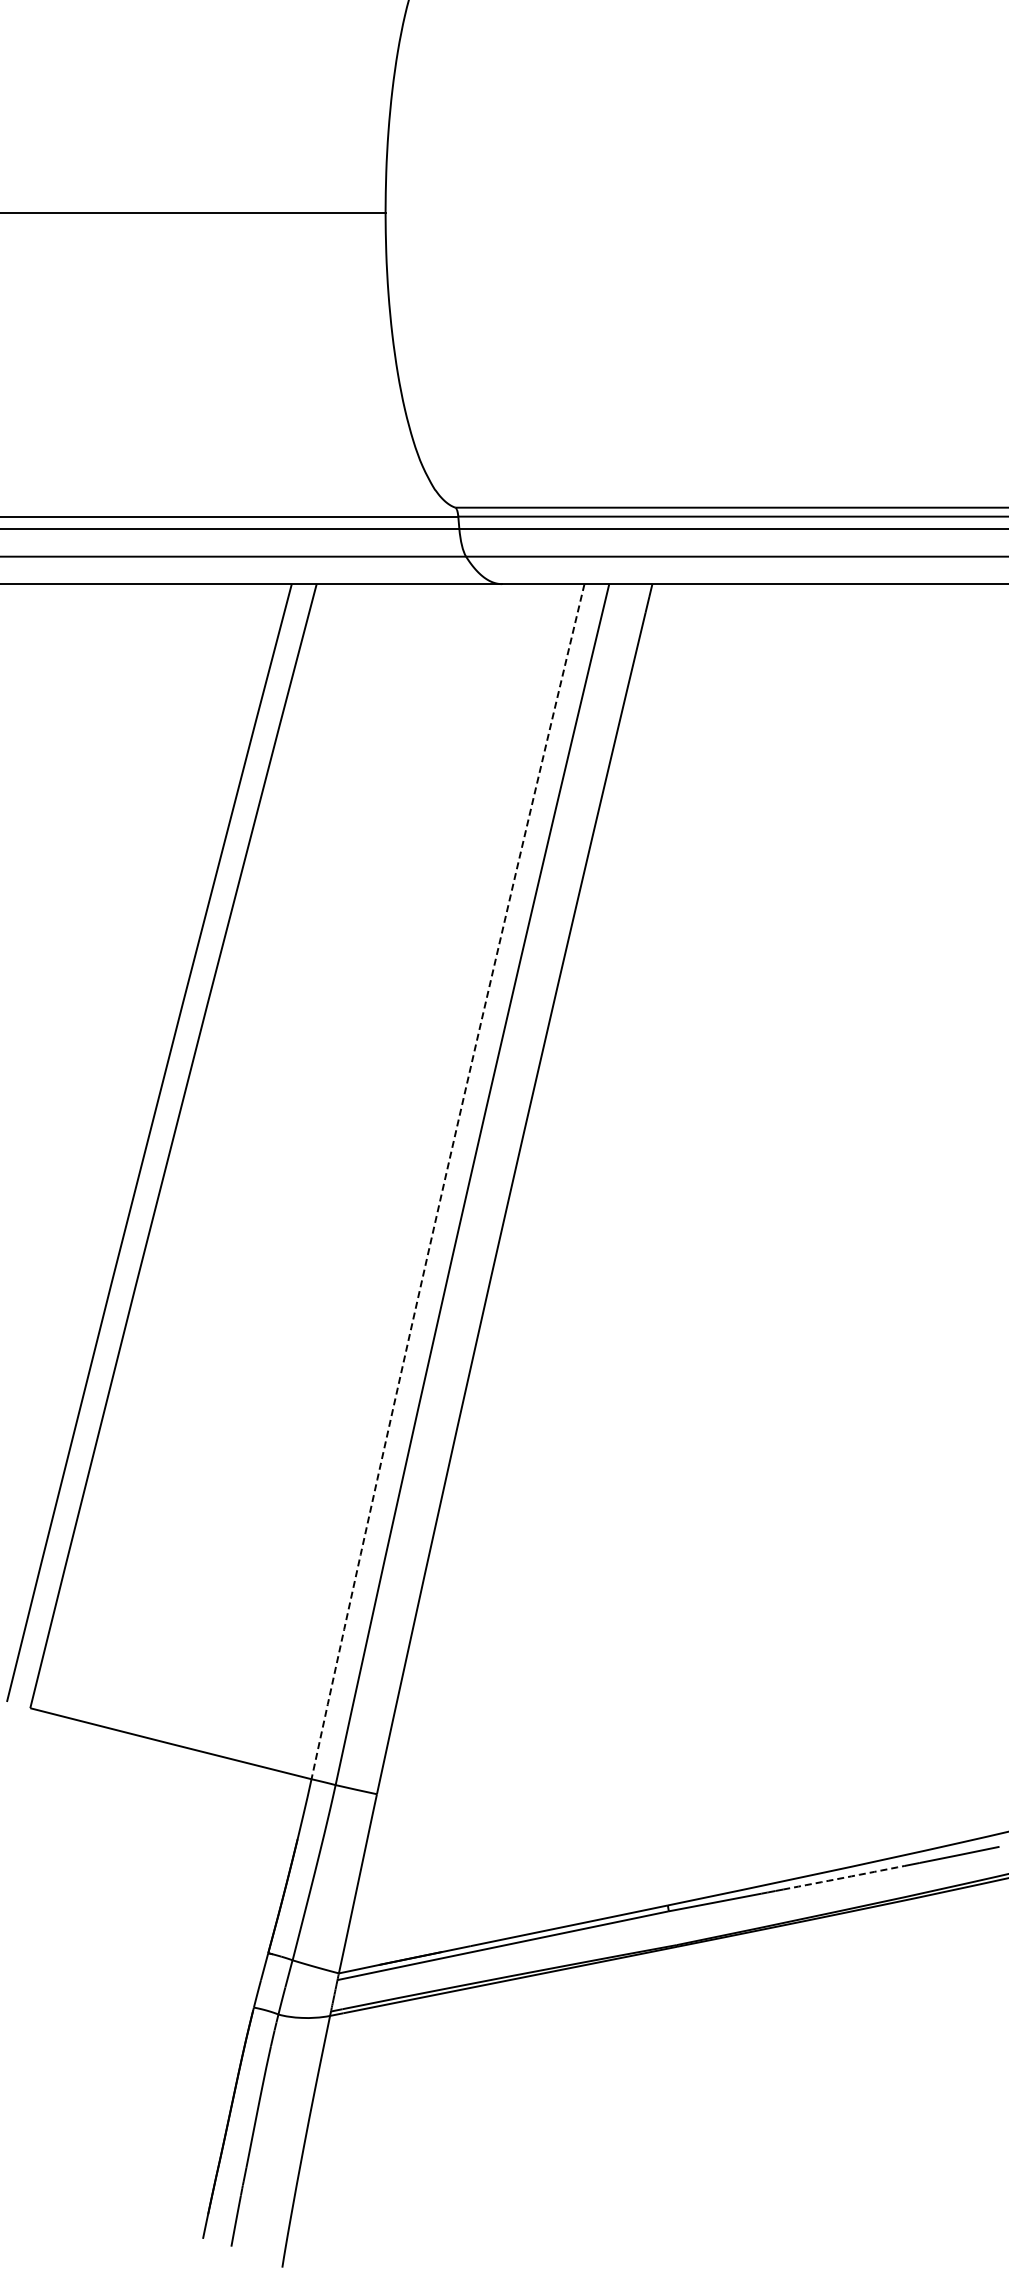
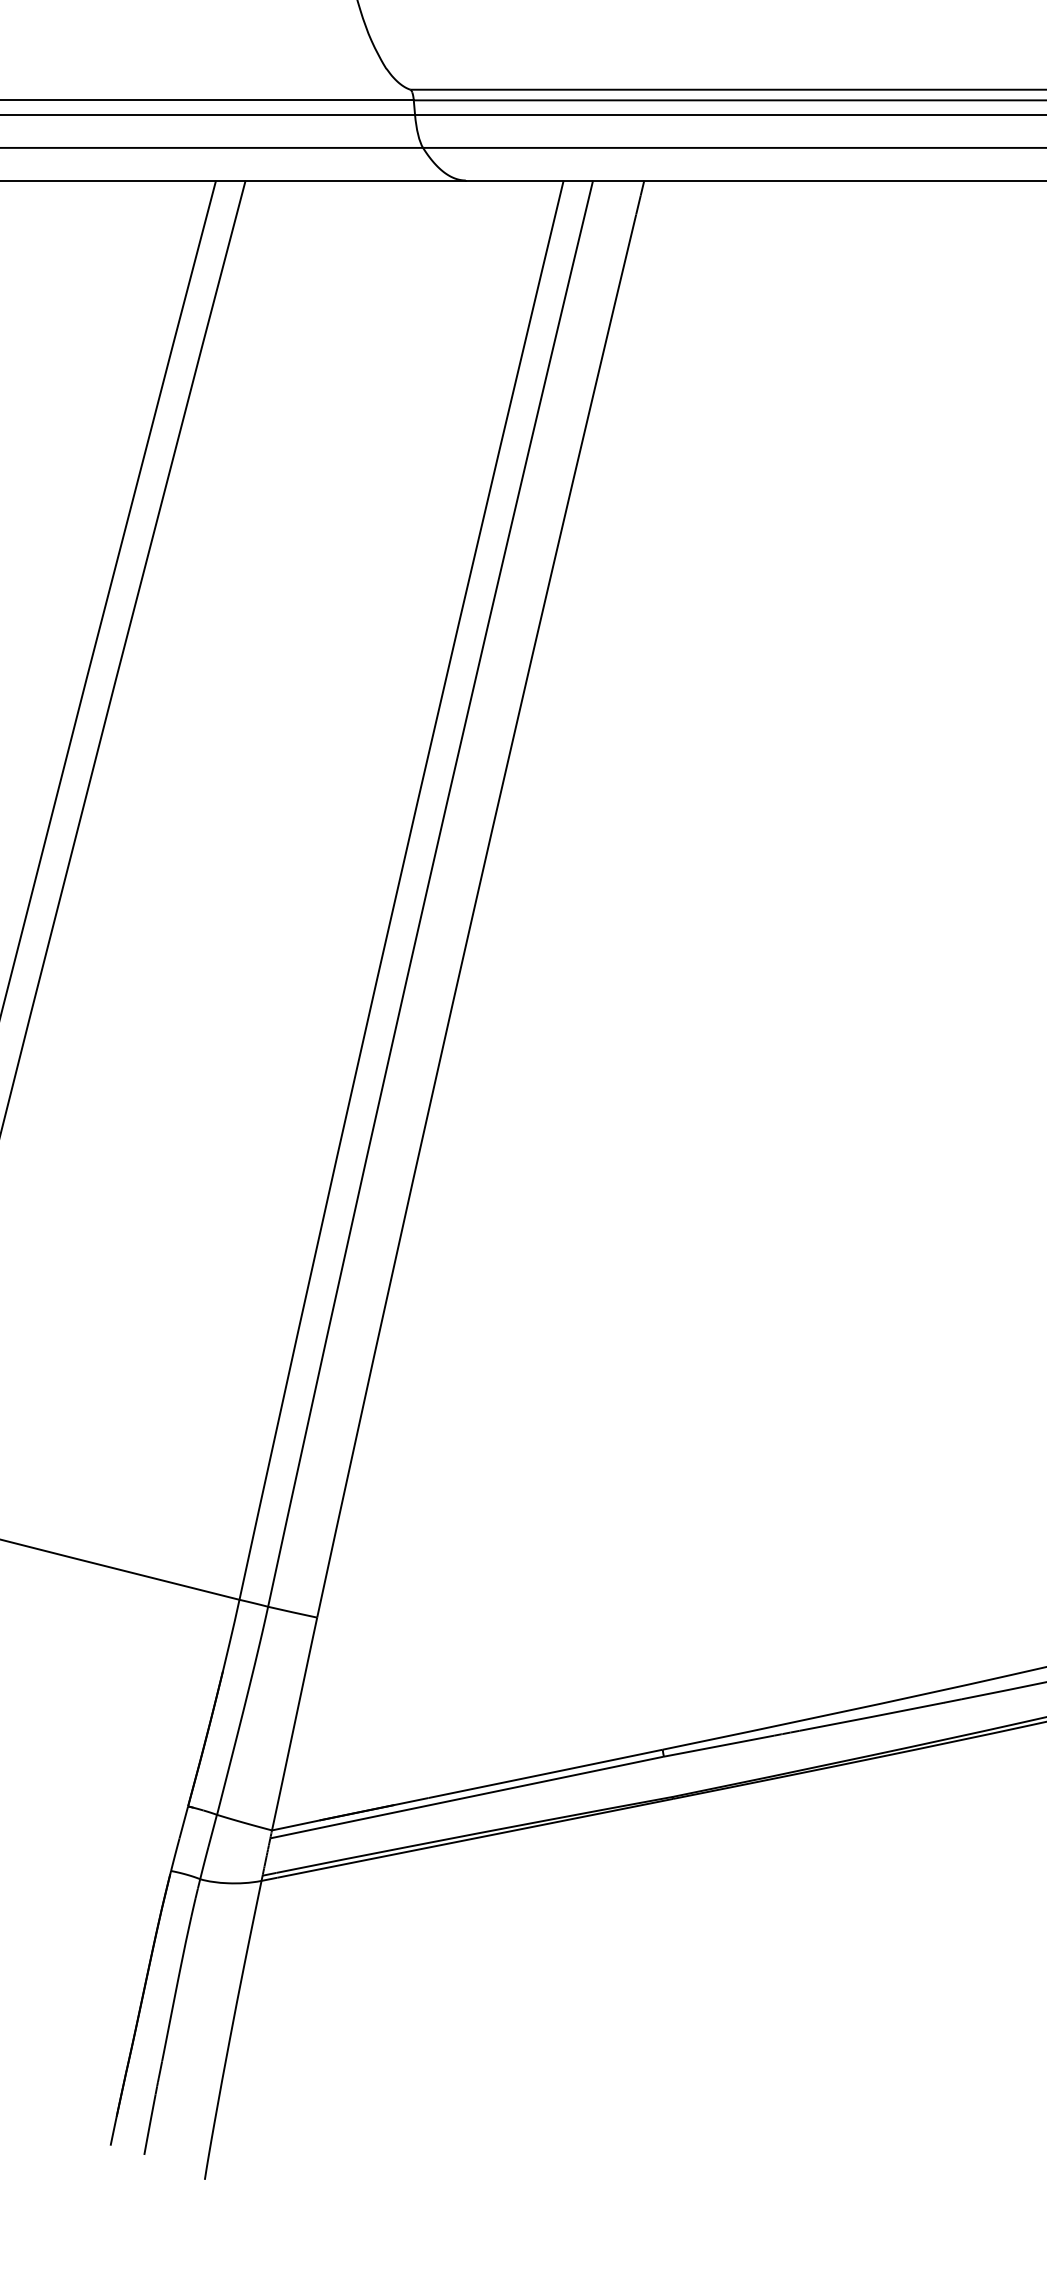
arc: (444, 1180) -> (397, 888), dashed -> solid
arc: (844, 1877) -> (872, 1716), dashed -> solid

